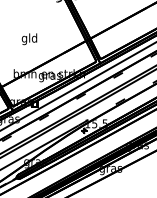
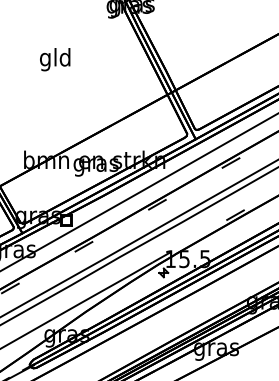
text: (29, 39) -> (55, 60), moved

